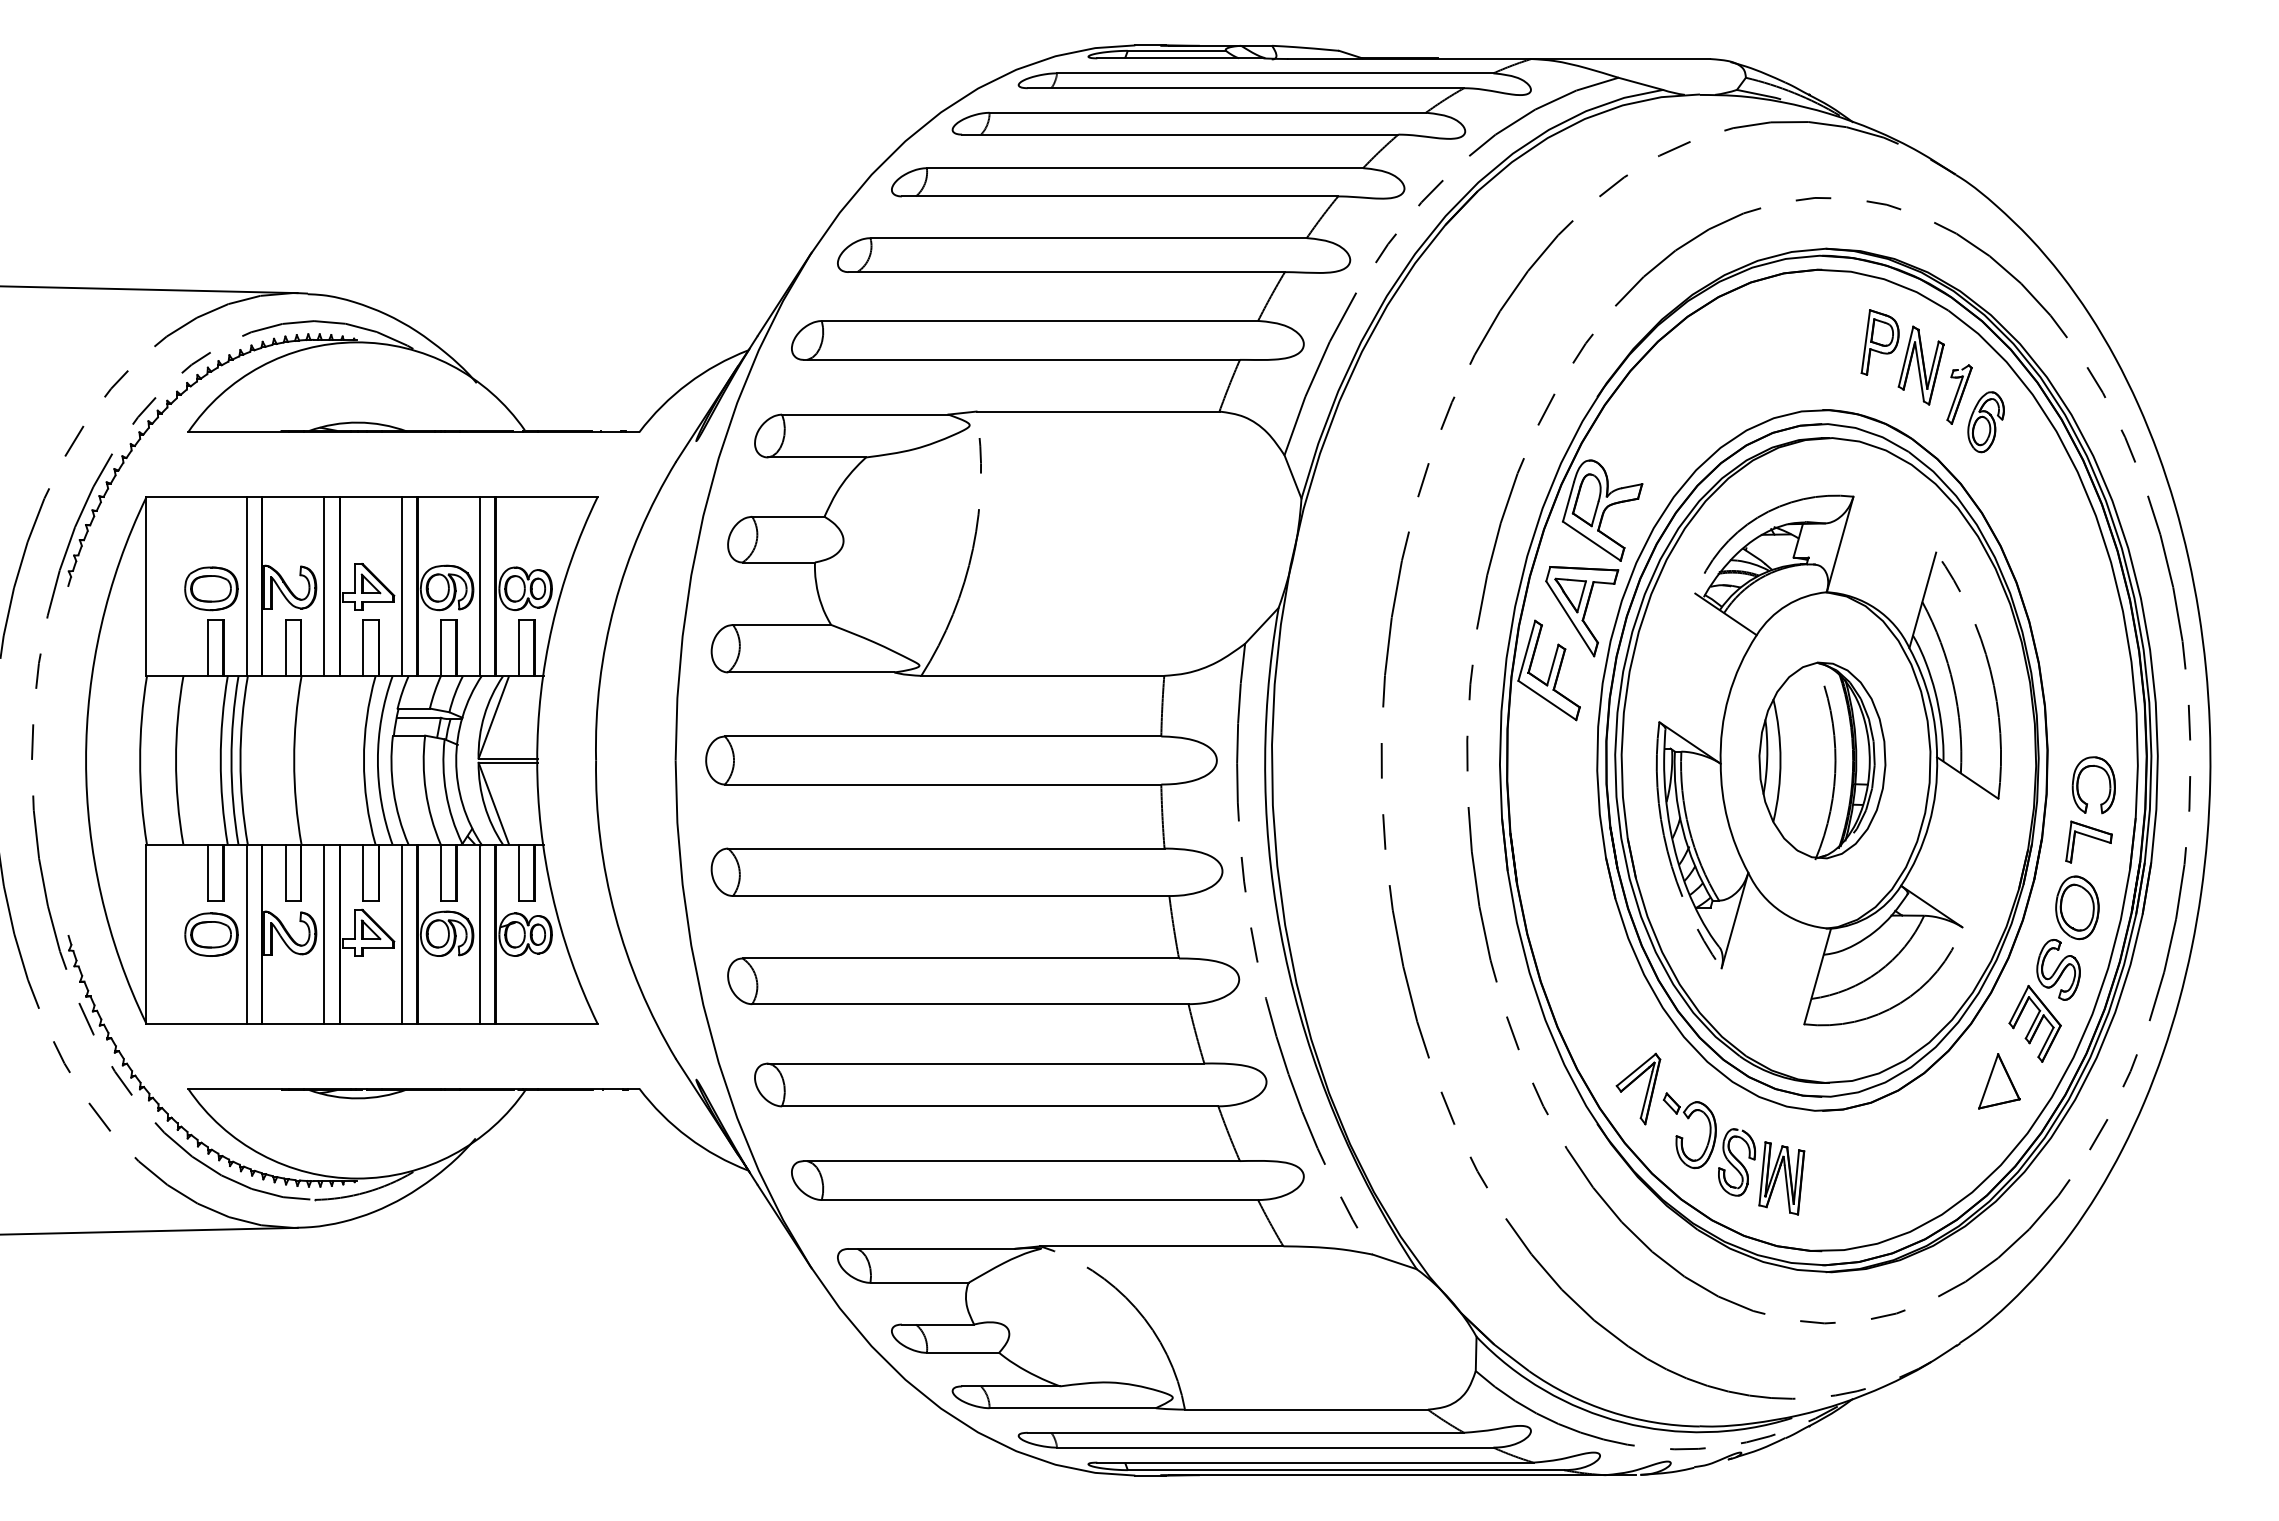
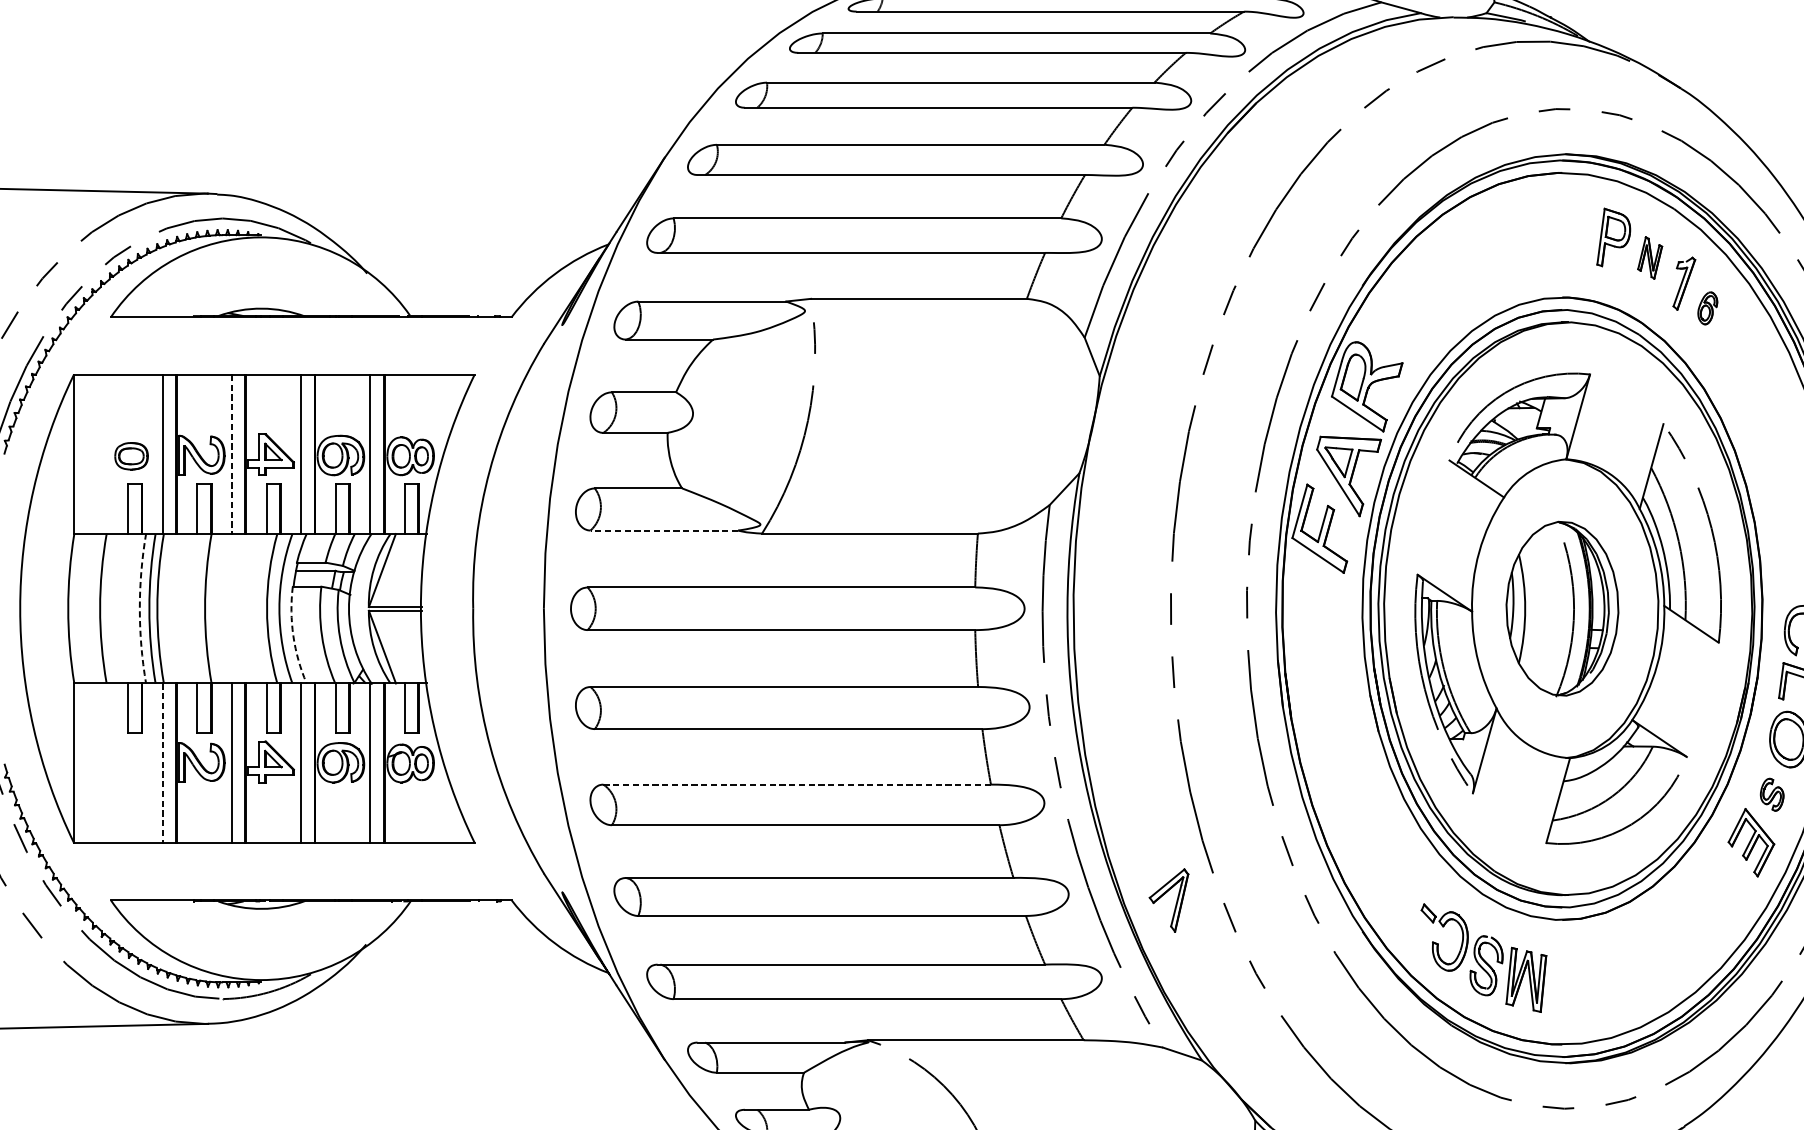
part: (1920, 365) -> (1649, 257), size x0.6
part: (1985, 422) -> (1707, 308), size x0.6
line: (324, 586) -> (231, 454), solid -> dashed
part: (211, 588) -> (131, 455), size x0.7
line: (810, 672) -> (663, 530), solid -> dashed
arc: (220, 760) -> (139, 608), solid -> dashed
arc: (393, 791) -> (293, 636), solid -> dashed
part: (211, 934) -> (131, 763), removed
line: (246, 934) -> (162, 763), solid -> dashed
line: (961, 958) -> (797, 784), solid -> dashed
part: (2058, 969) -> (1772, 794), size x0.6
part: (1999, 1081) -> (1719, 893), removed
part: (1633, 1082) -> (1164, 894), moved

